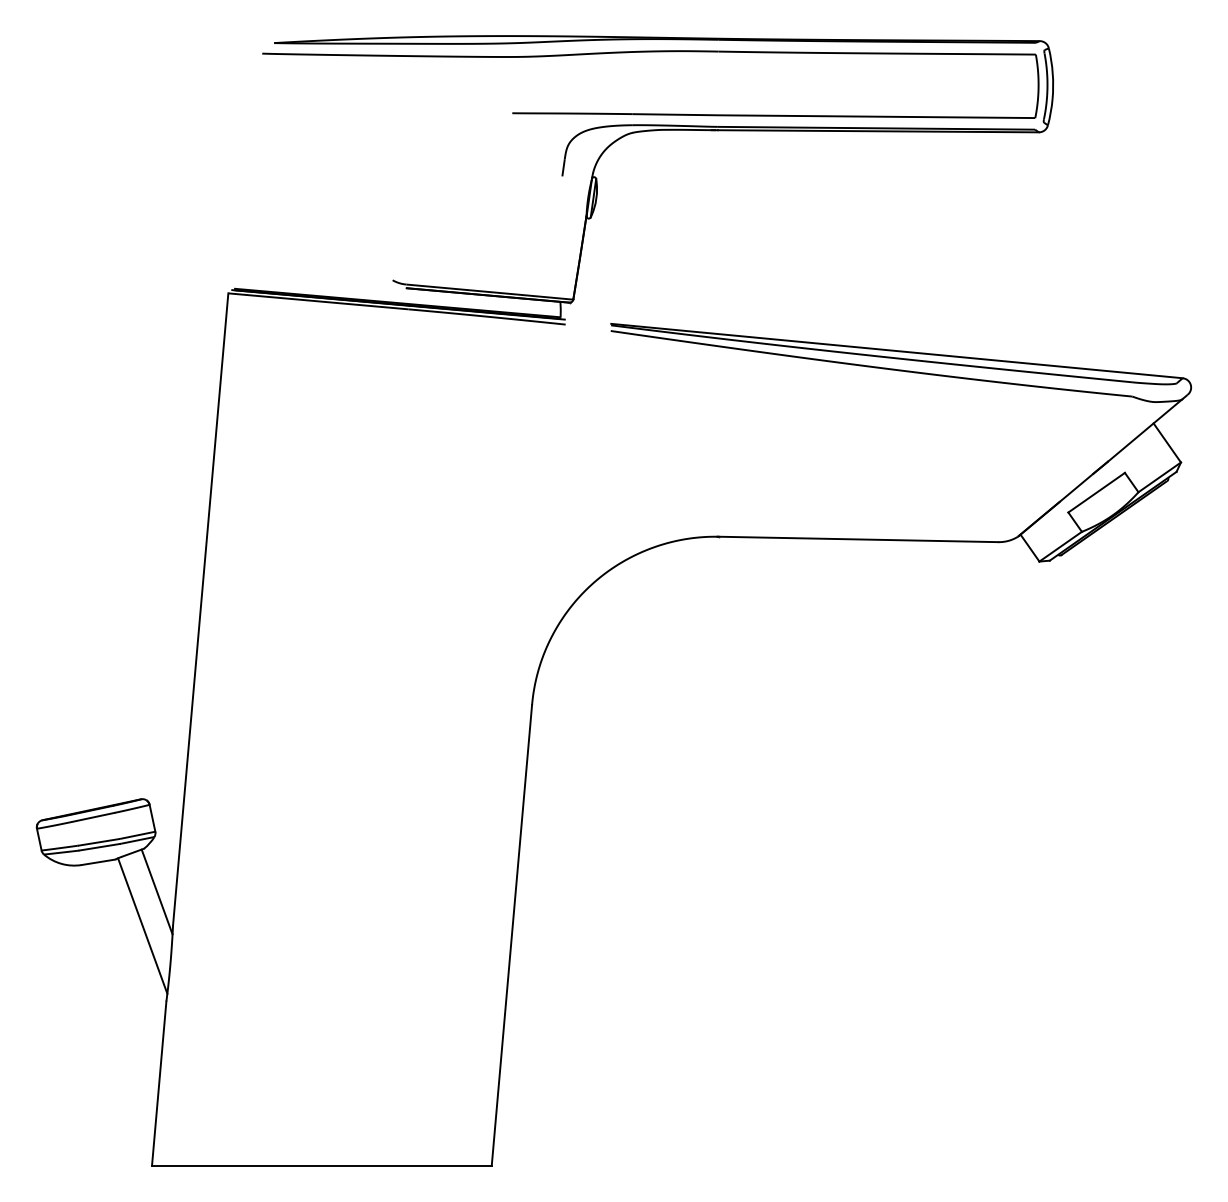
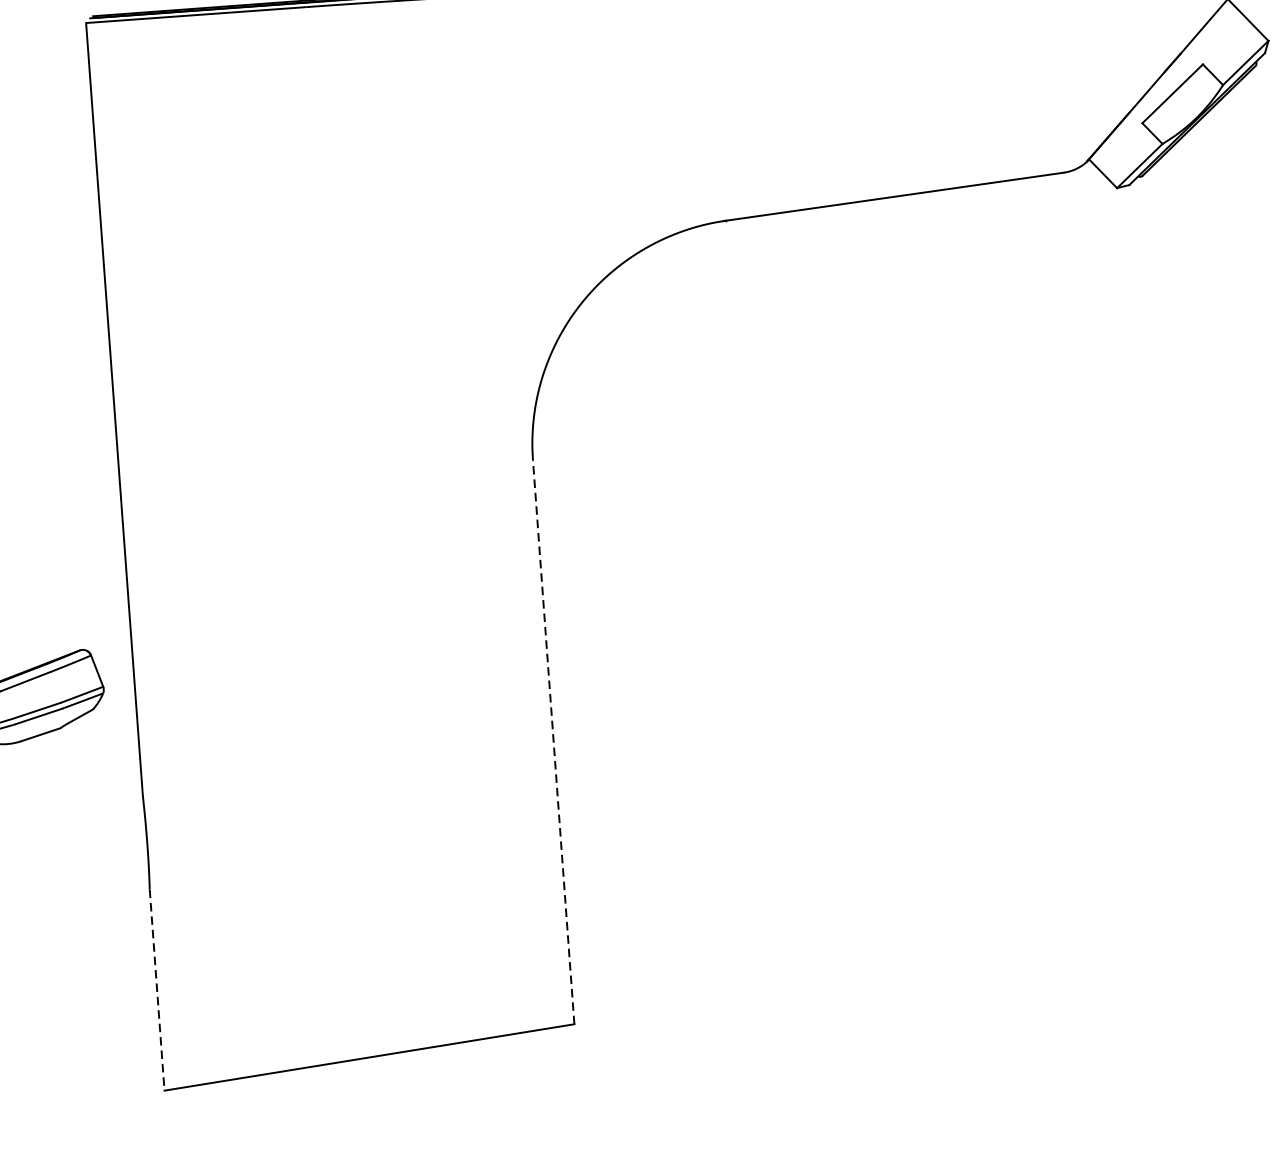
line: (156, 891) -> (116, 758), removed
line: (142, 925) -> (106, 802), removed
line: (511, 934) -> (553, 741), solid -> dashed
line: (159, 1084) -> (157, 990), solid -> dashed

